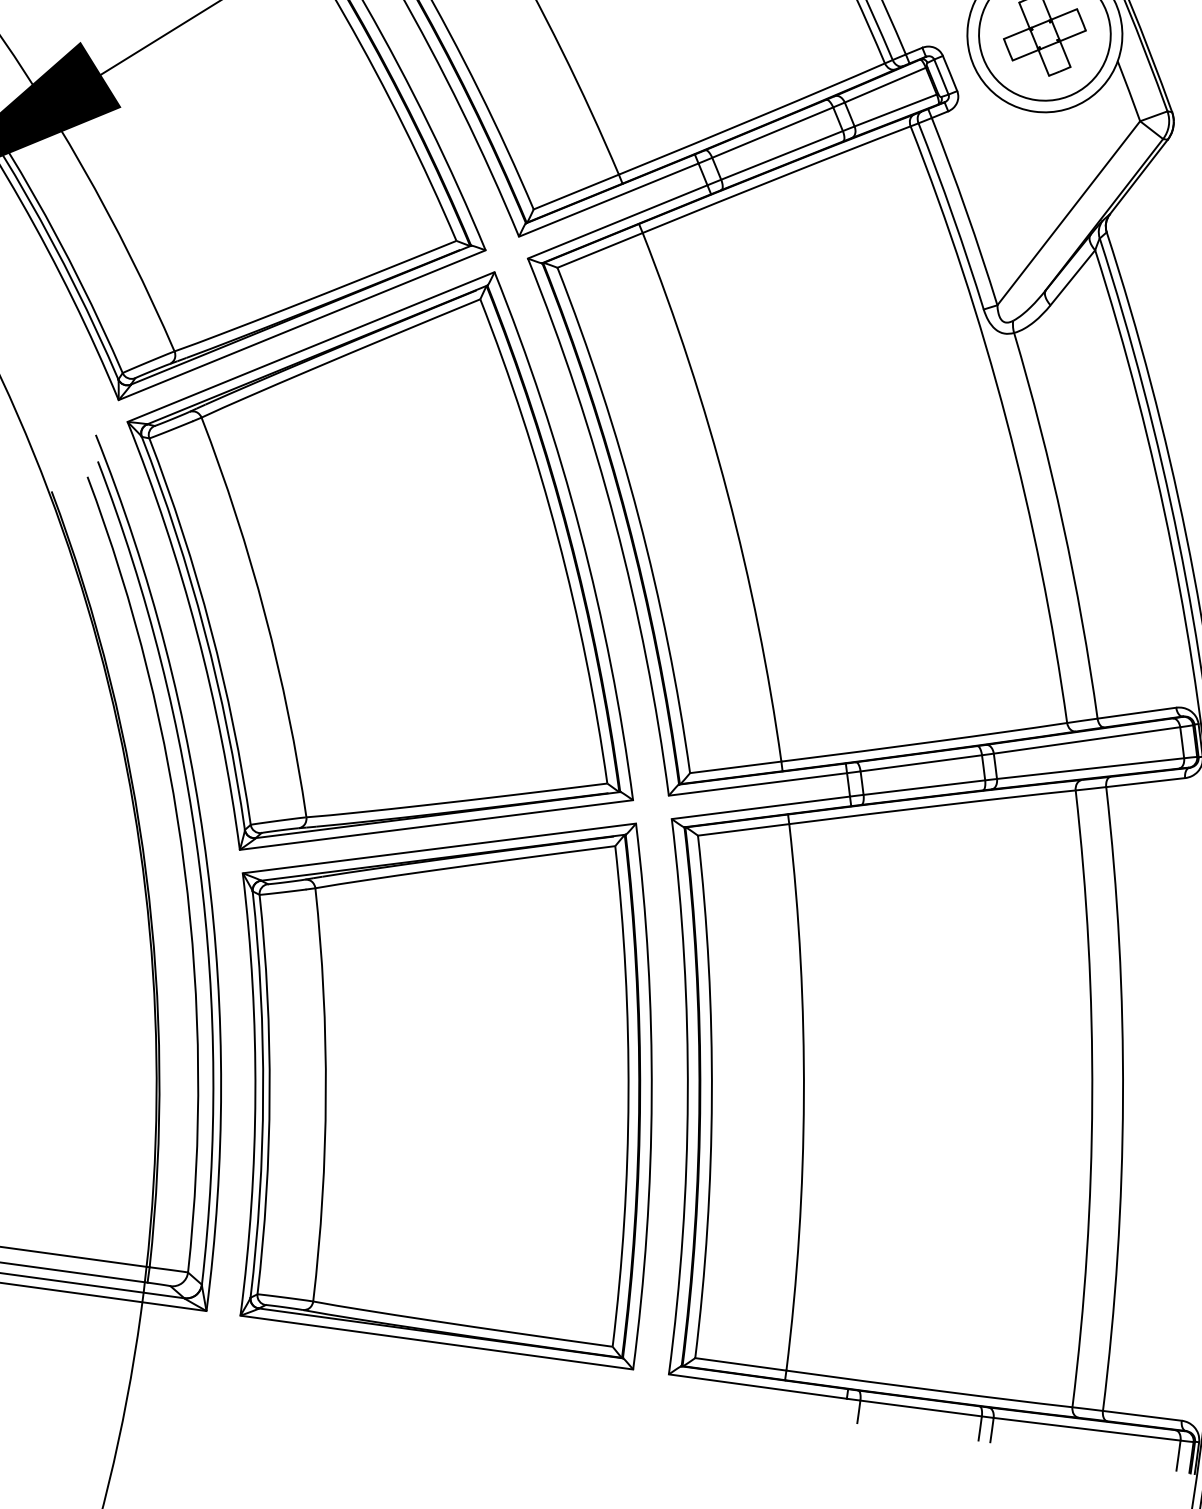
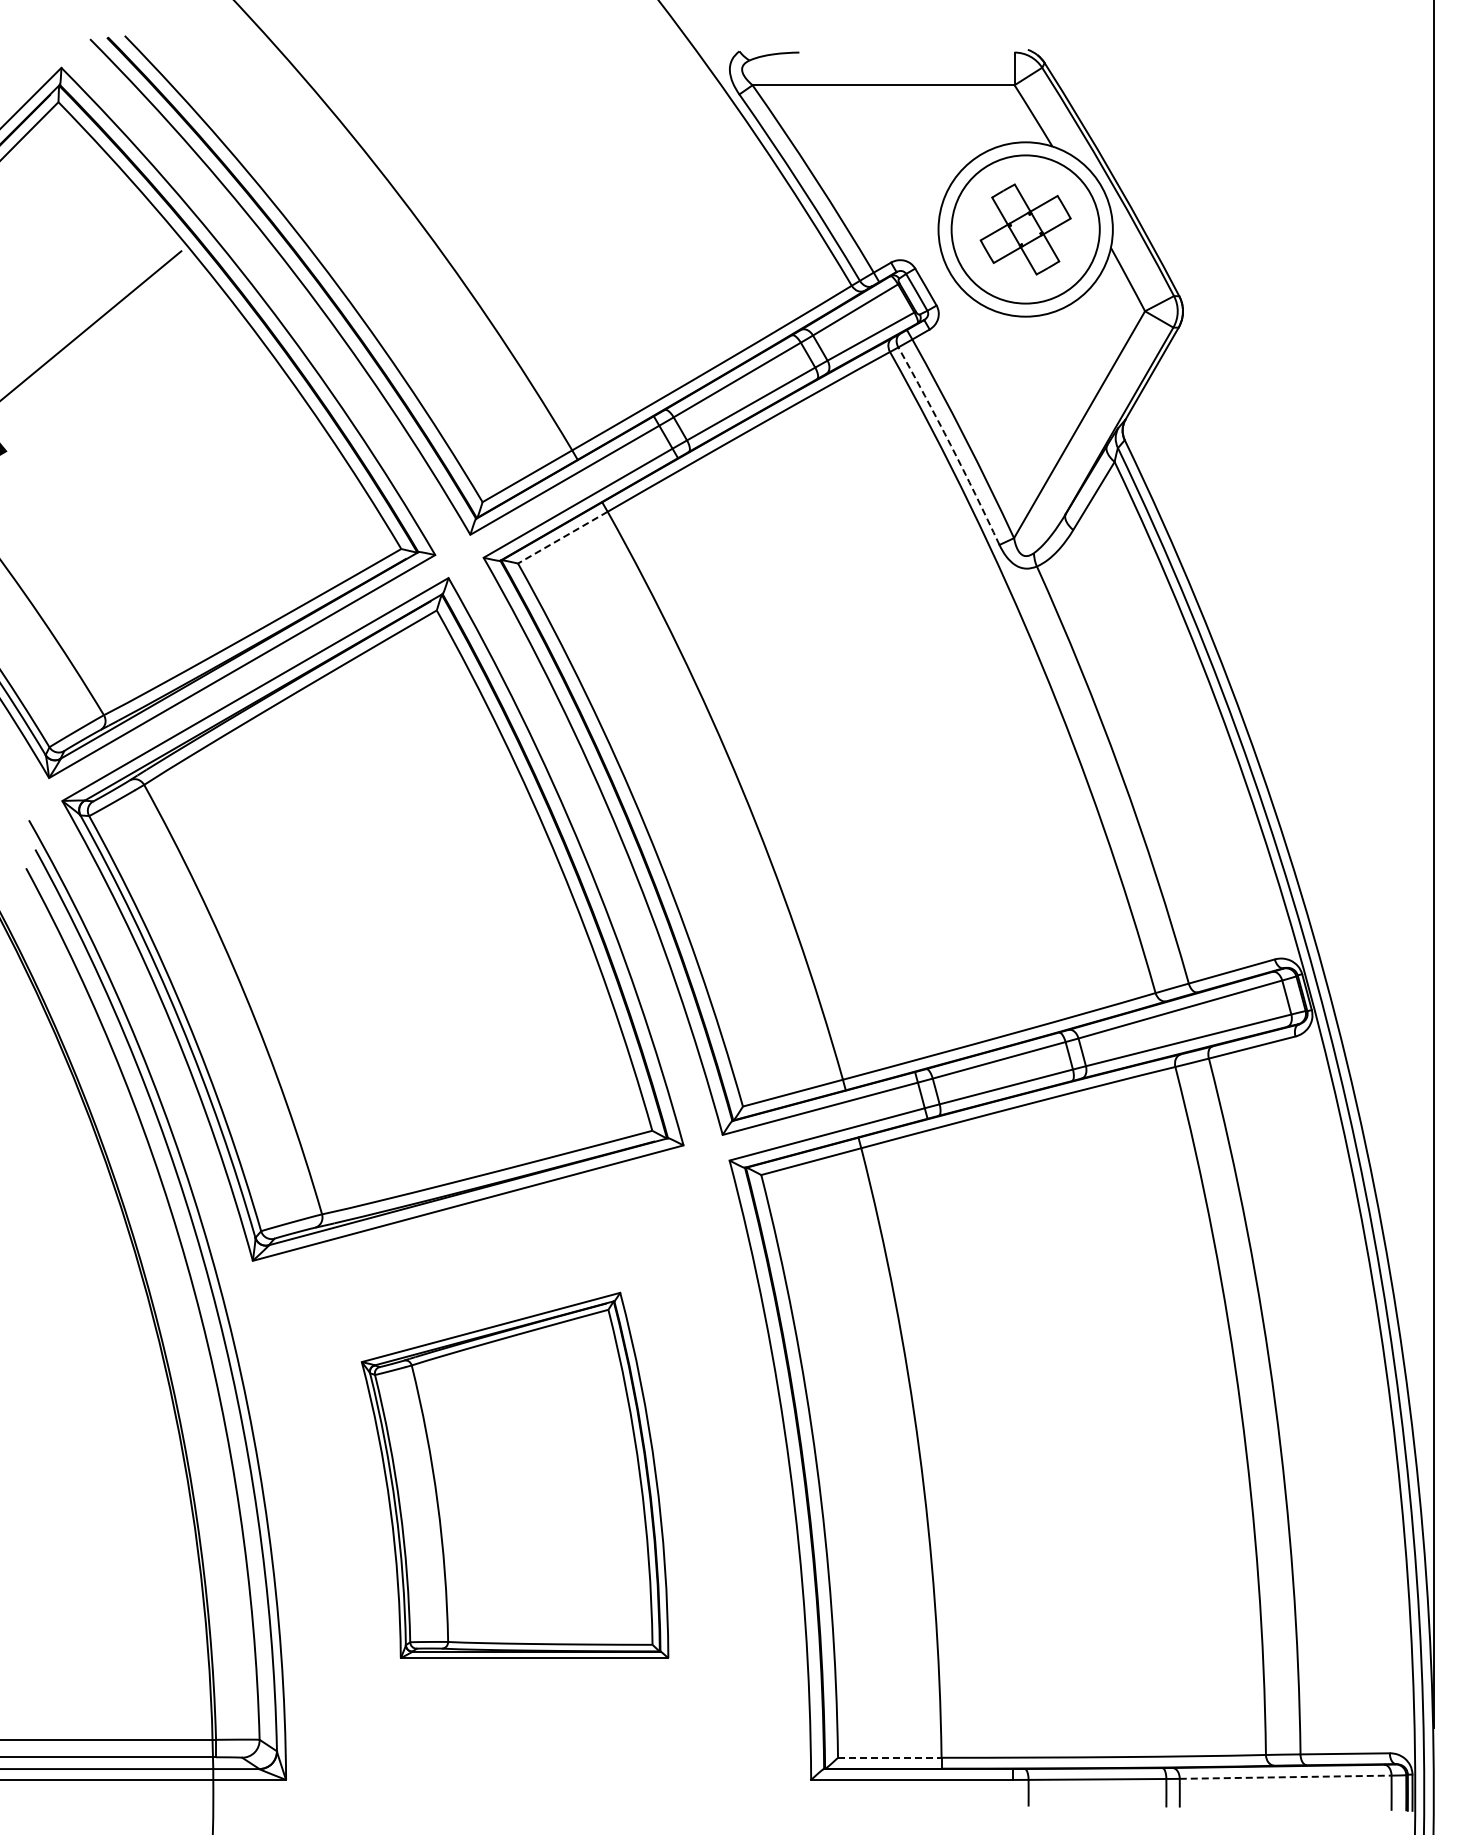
arc: (952, 215) -> (950, 445), solid -> dashed
line: (599, 250) -> (562, 537), solid -> dashed
part: (444, 1070) -> (514, 1475), size x0.6
line: (740, 1364) -> (889, 1757), solid -> dashed
line: (1086, 1429) -> (1285, 1777), solid -> dashed

